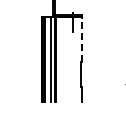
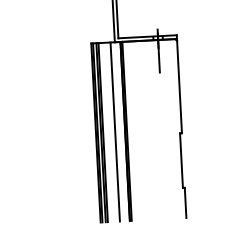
line: (82, 39) -> (180, 86), dashed -> solid

